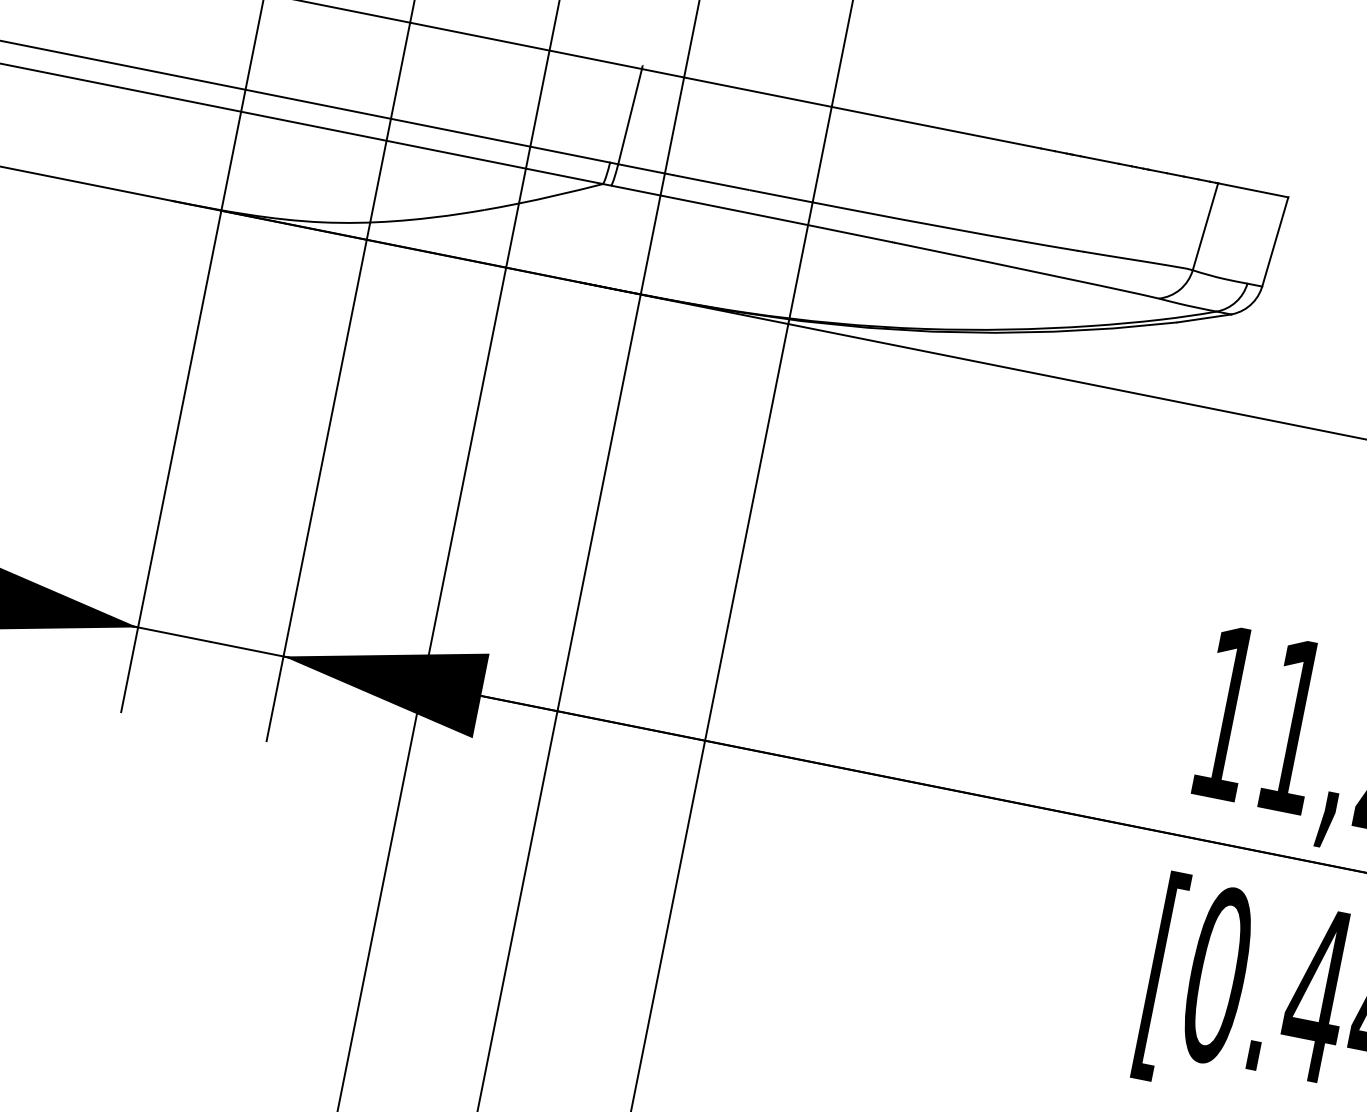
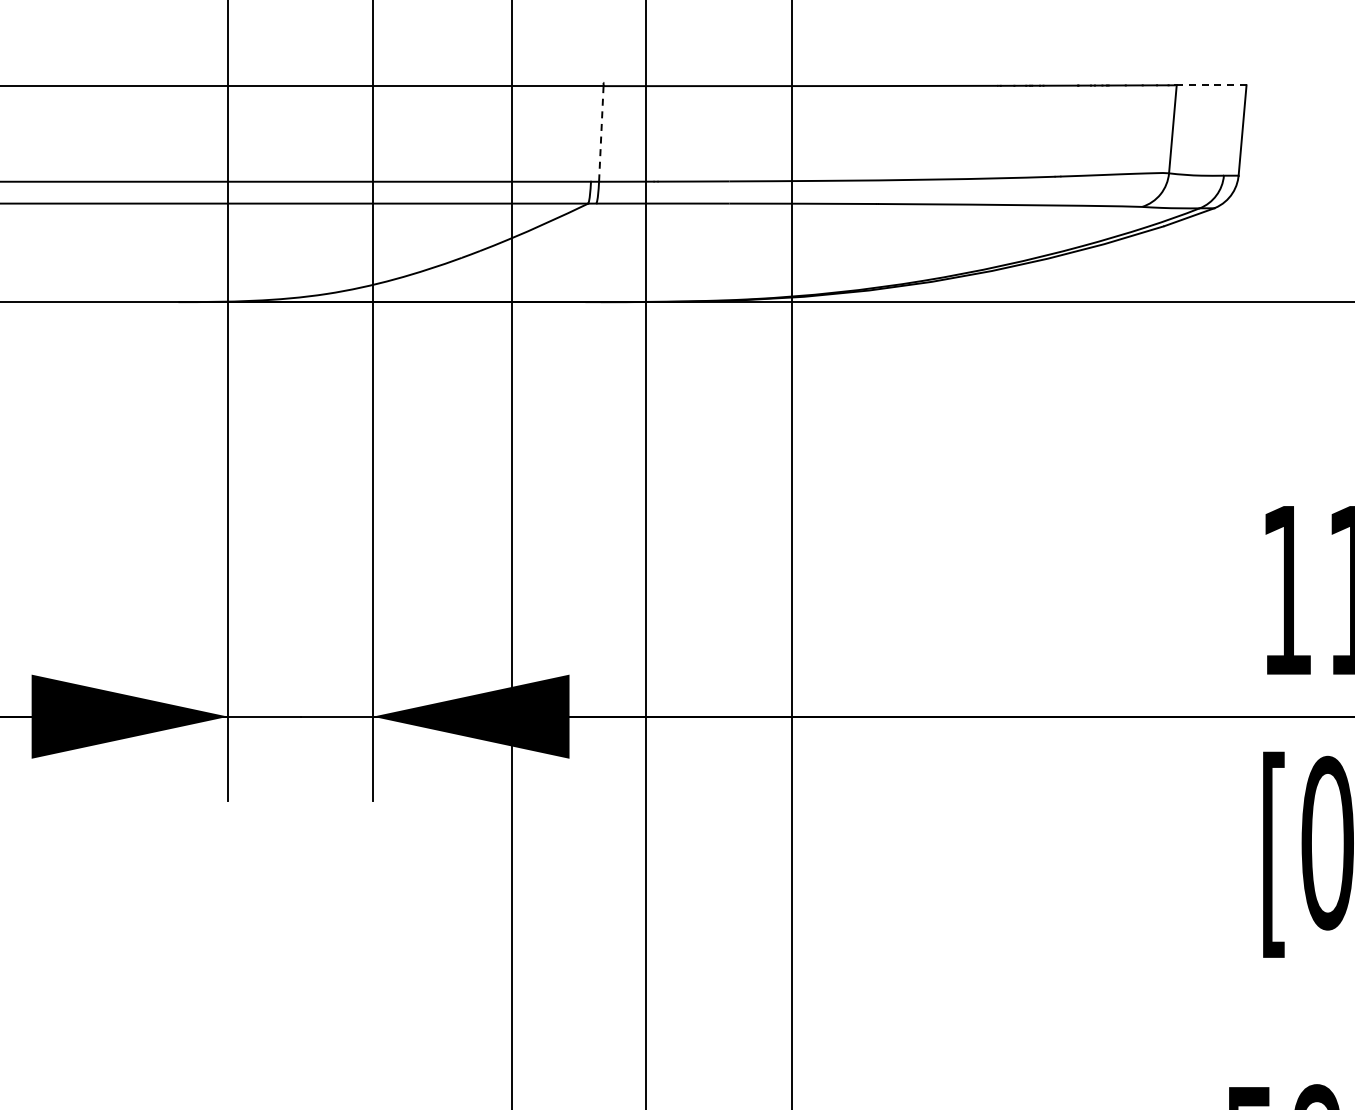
line: (630, 116) -> (601, 133), solid -> dashed
line: (1253, 190) -> (1211, 85), solid -> dashed

